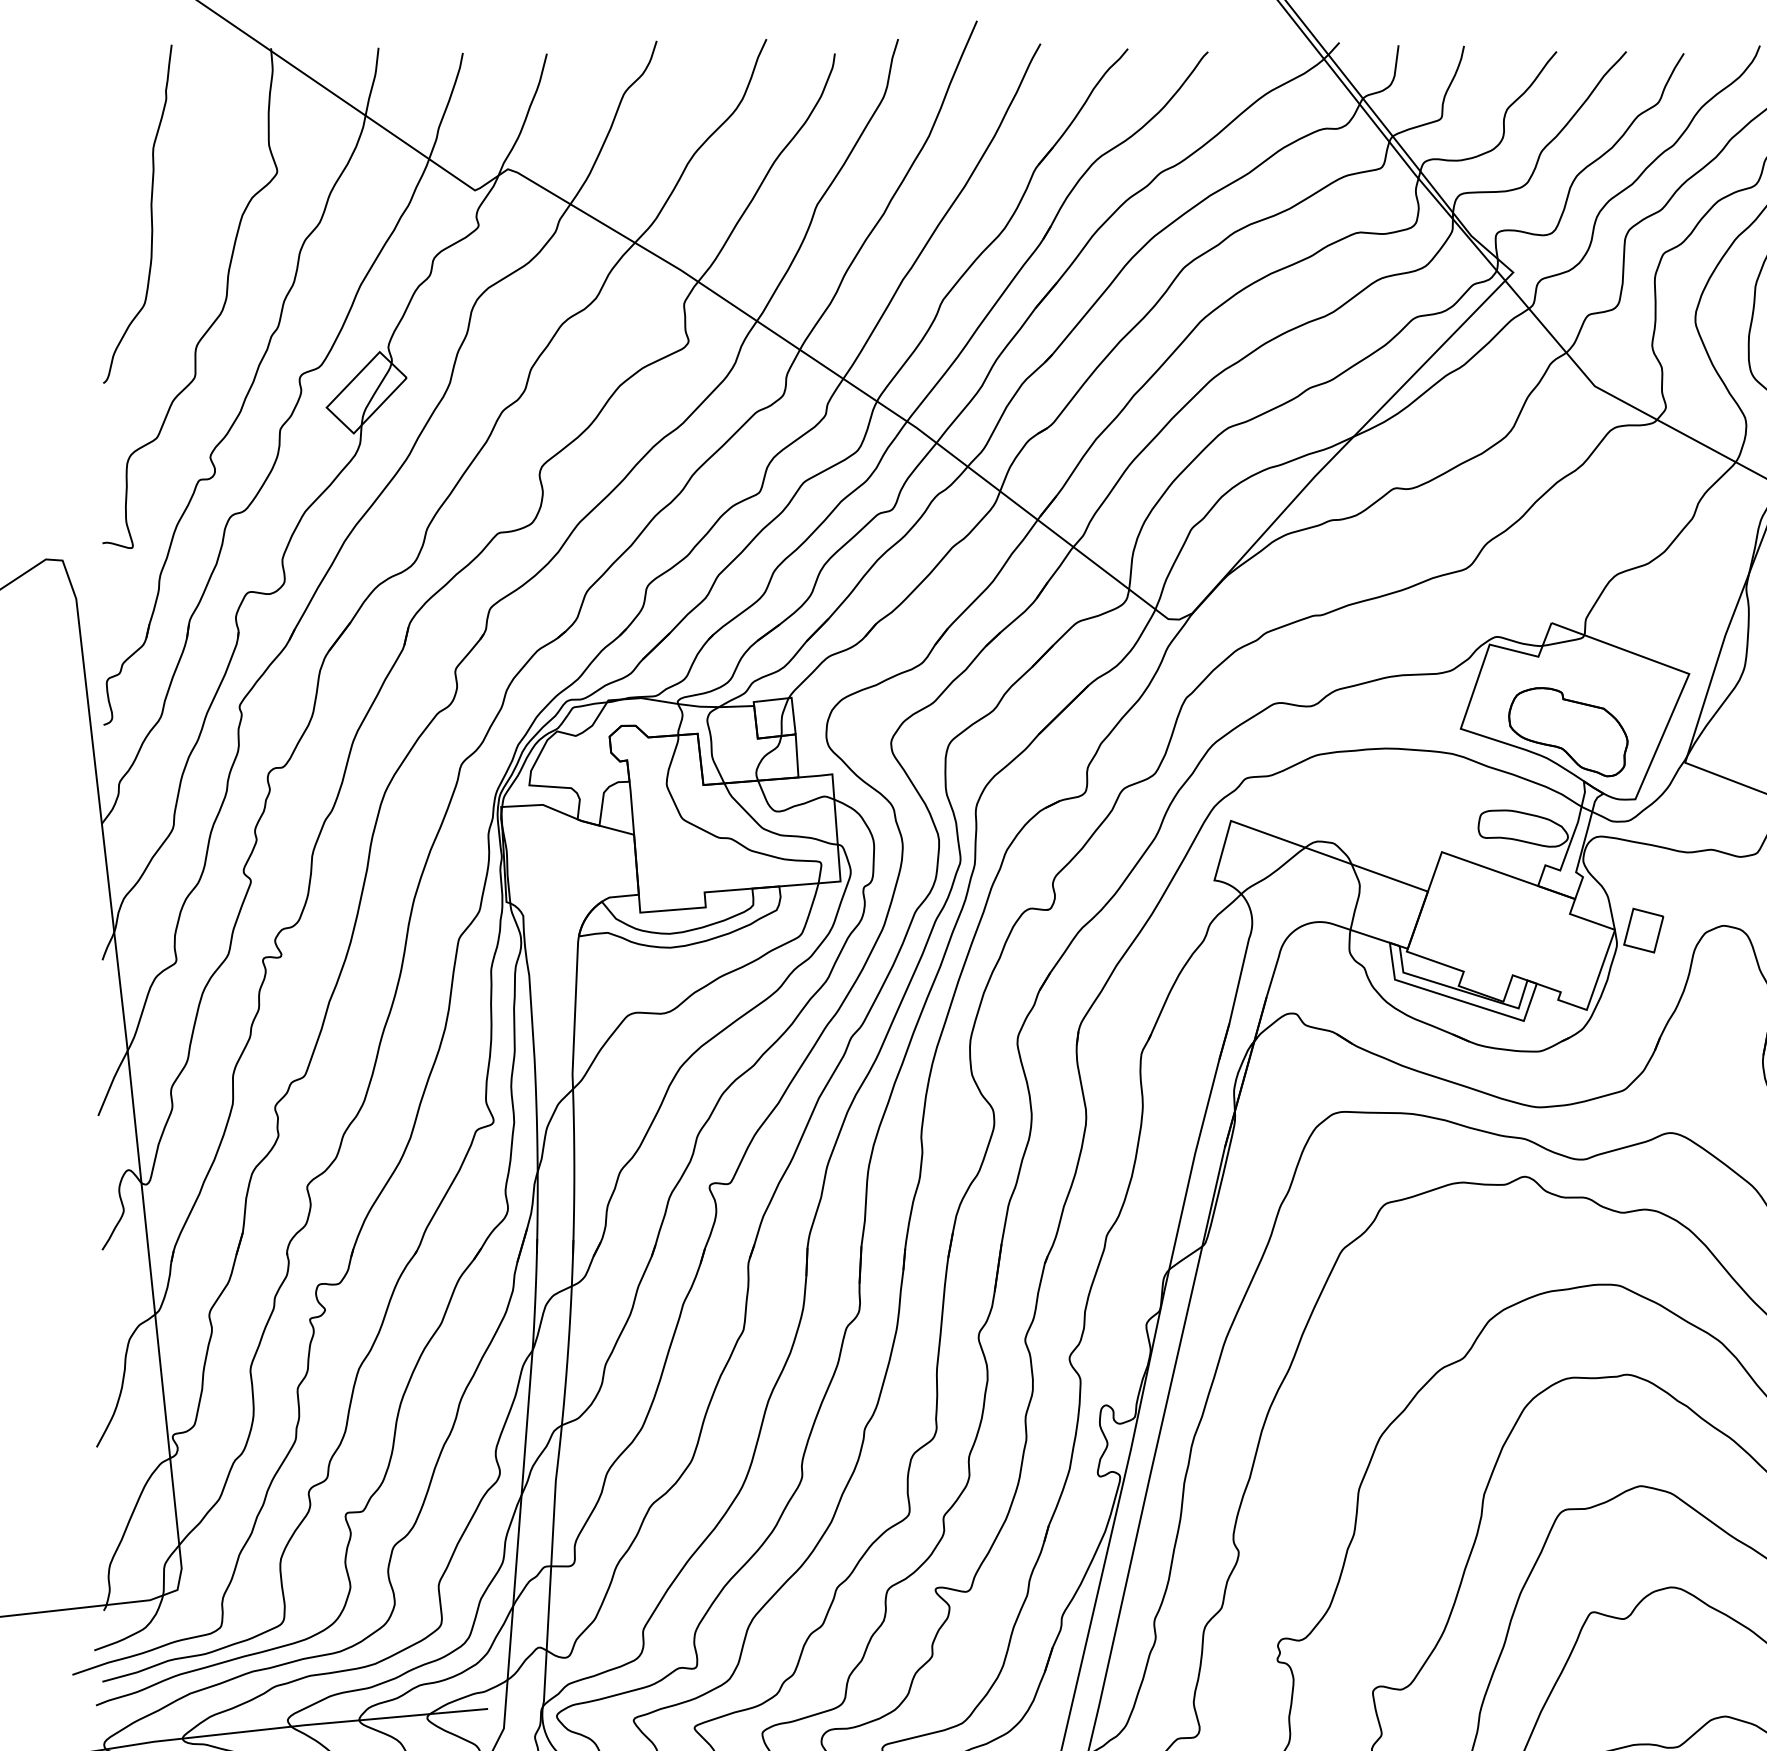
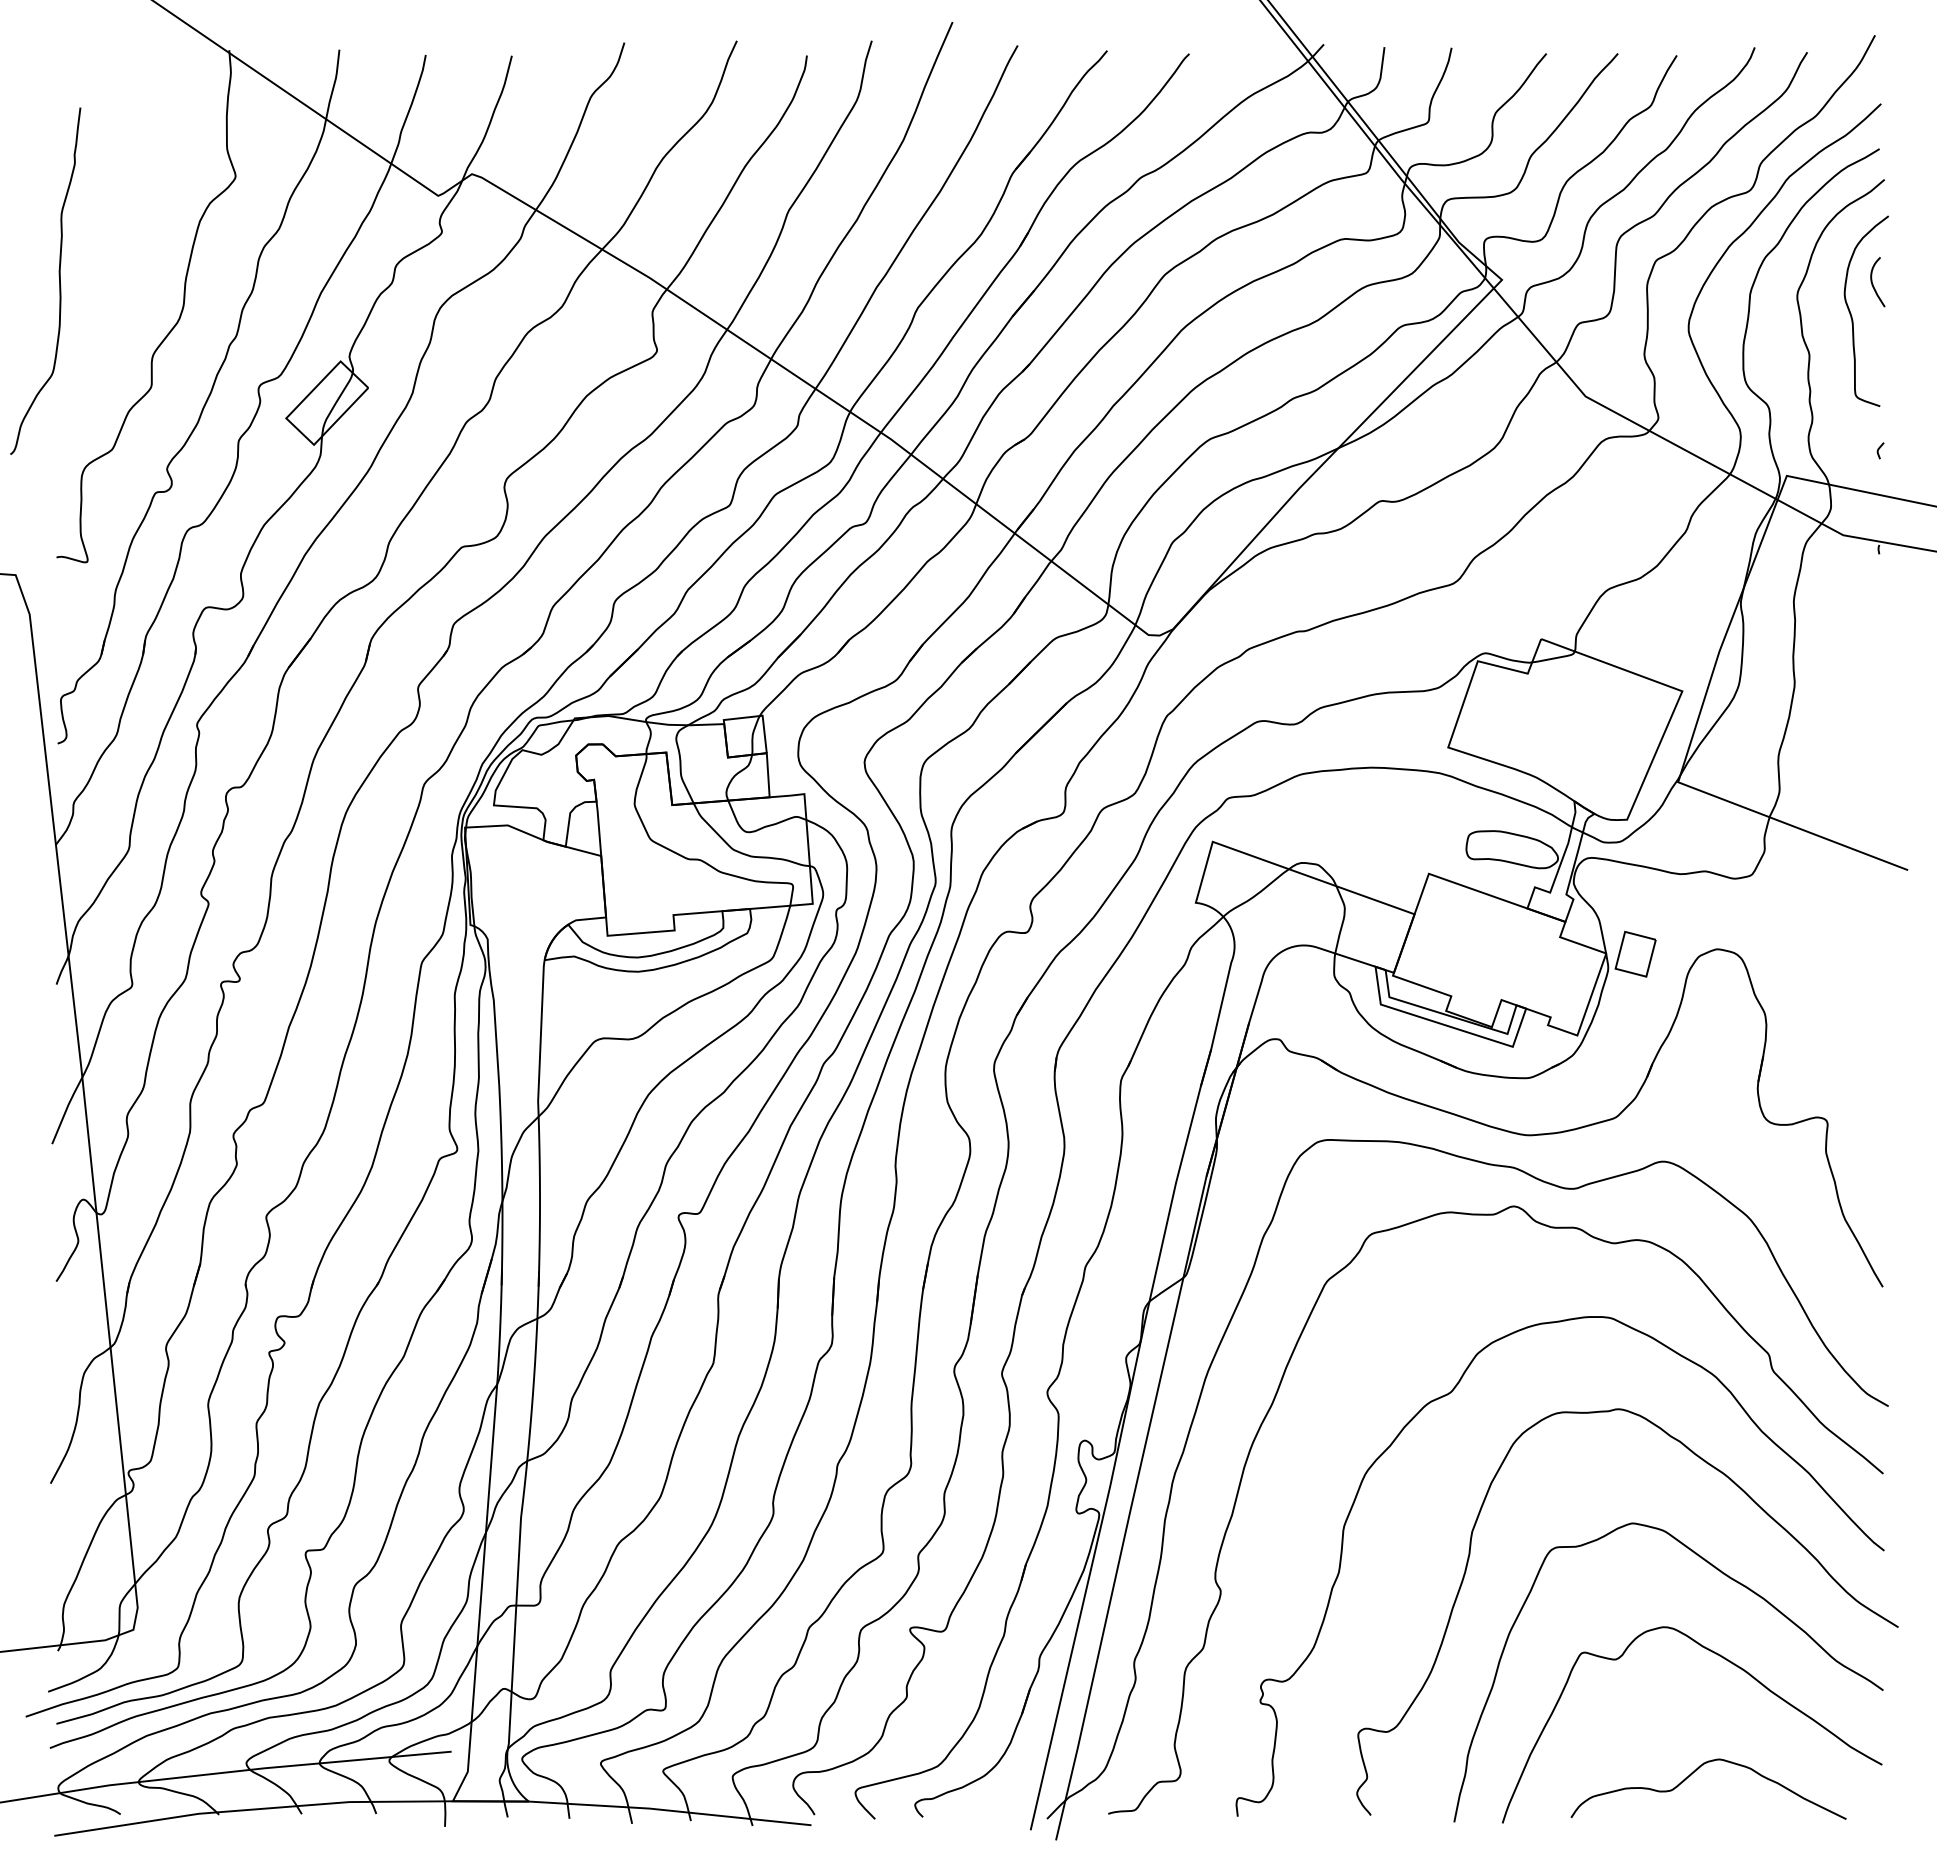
curve: (150, 208) -> (58, 275), moved
part: (1568, 731) -> (1558, 750), removed

